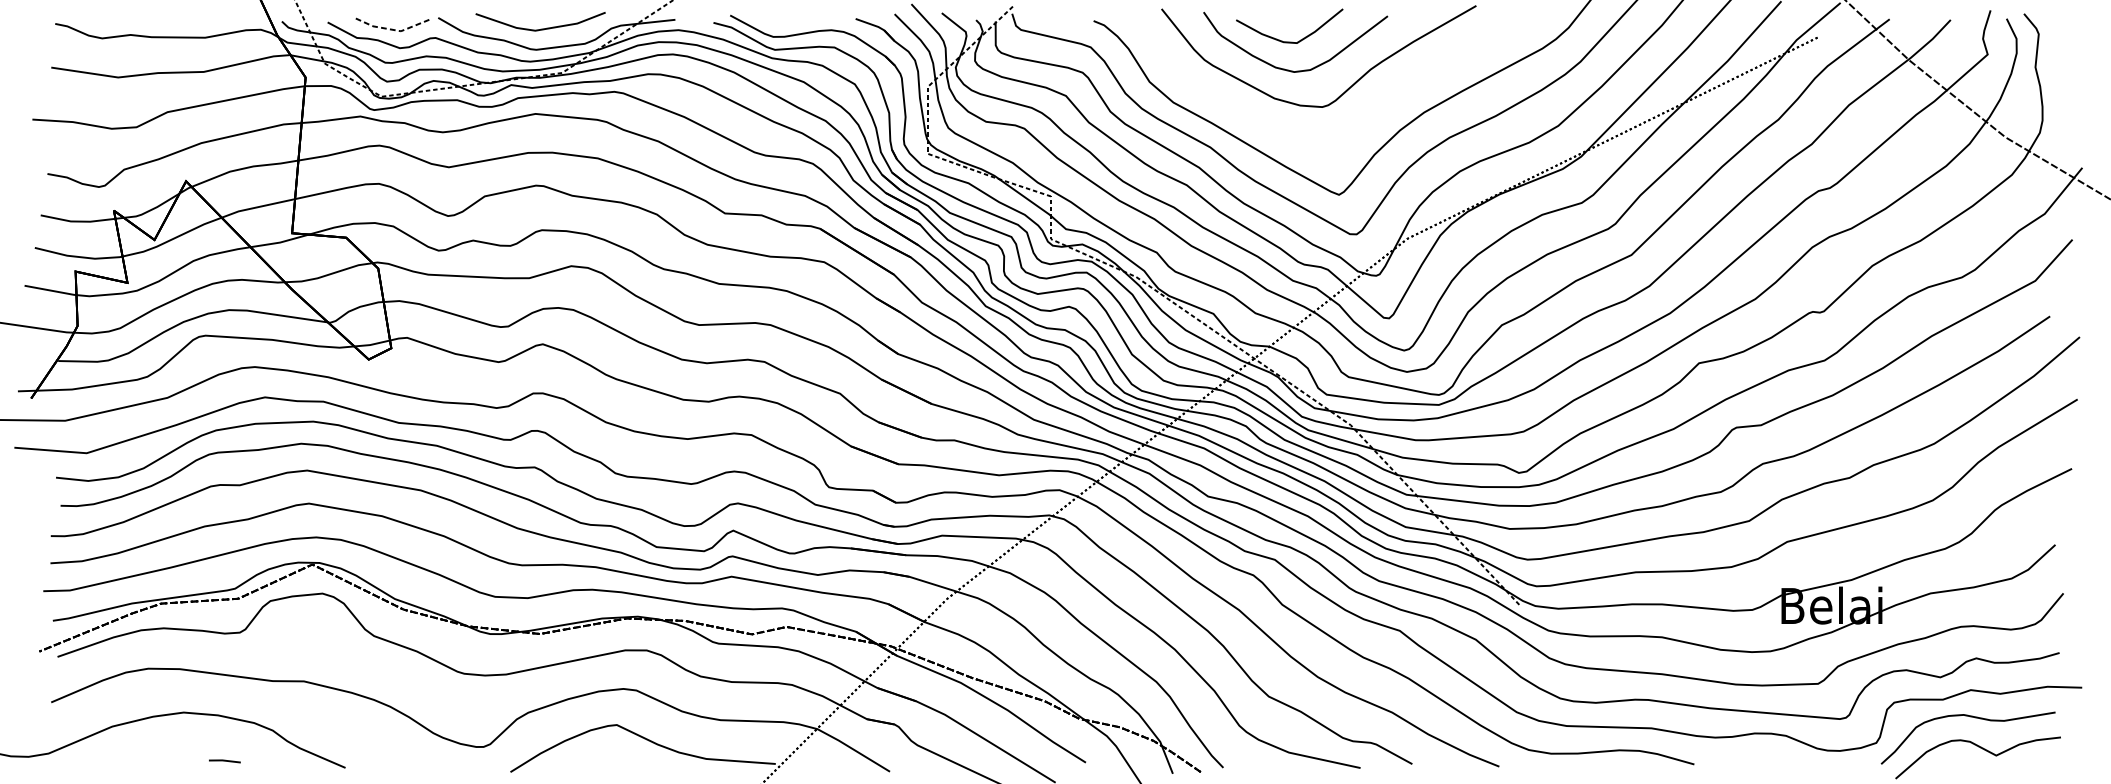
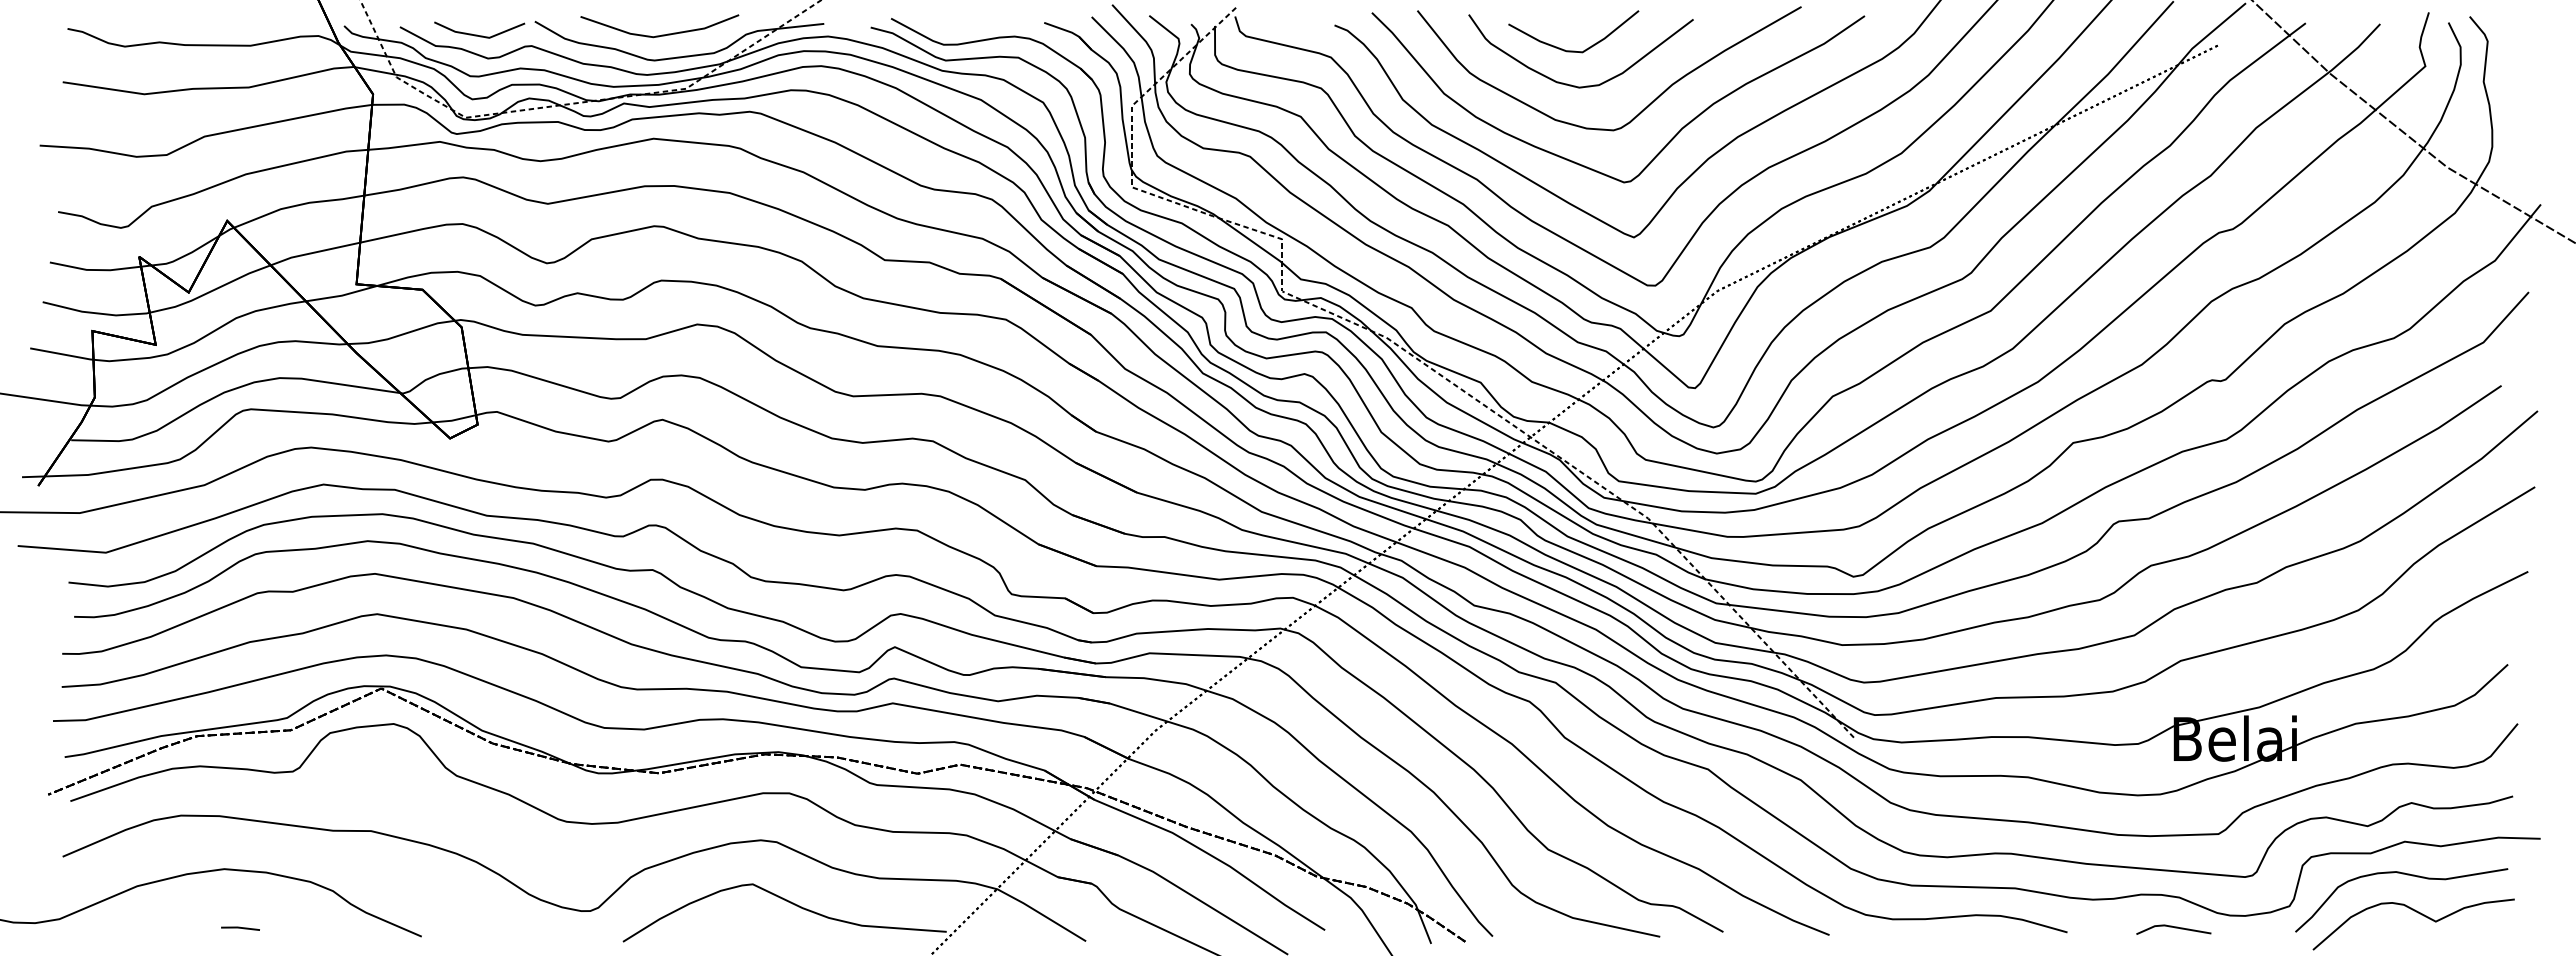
line: (392, 30) -> (479, 36), dashed -> solid
curve: (1366, 117) -> (1667, 142), added
line: (224, 761) -> (240, 928), moved
line: (1782, 761) -> (2174, 928), added

